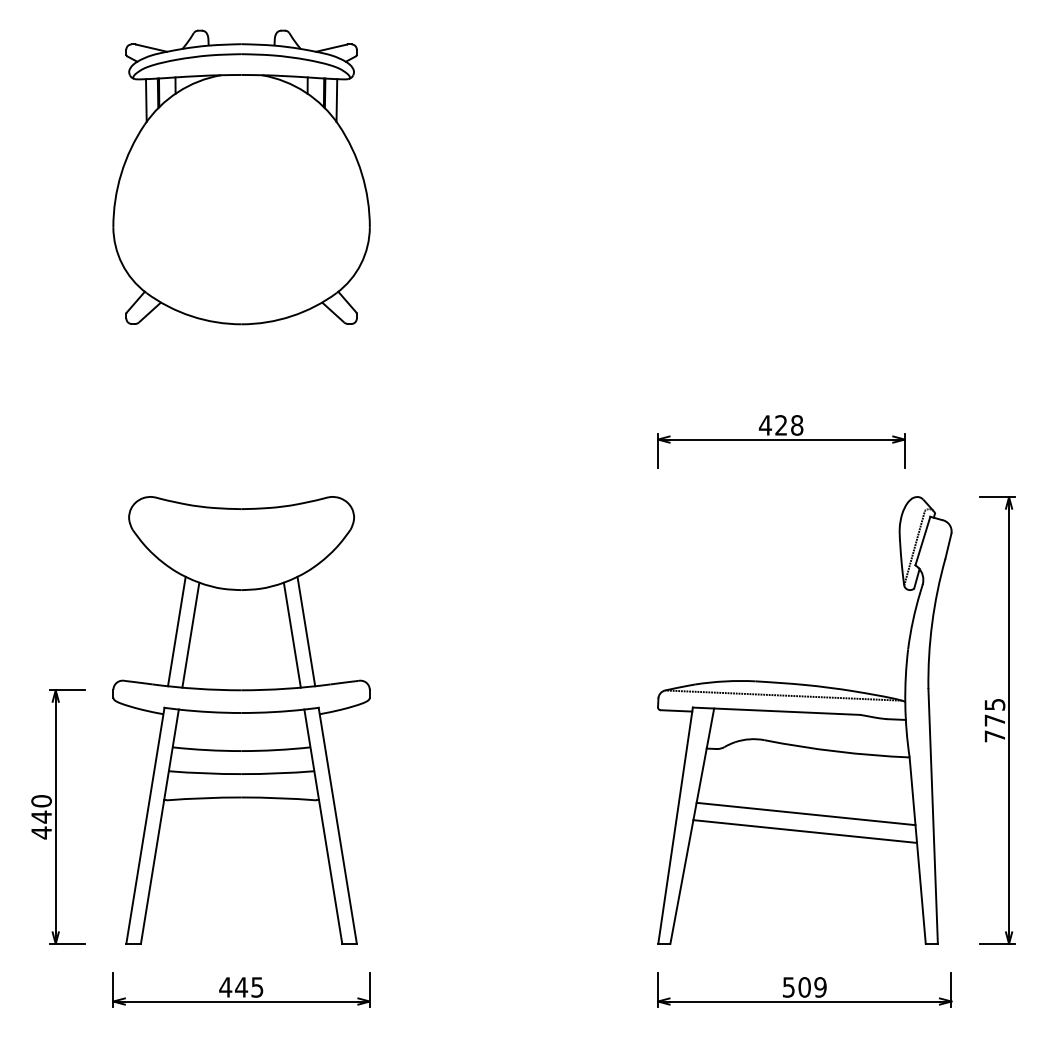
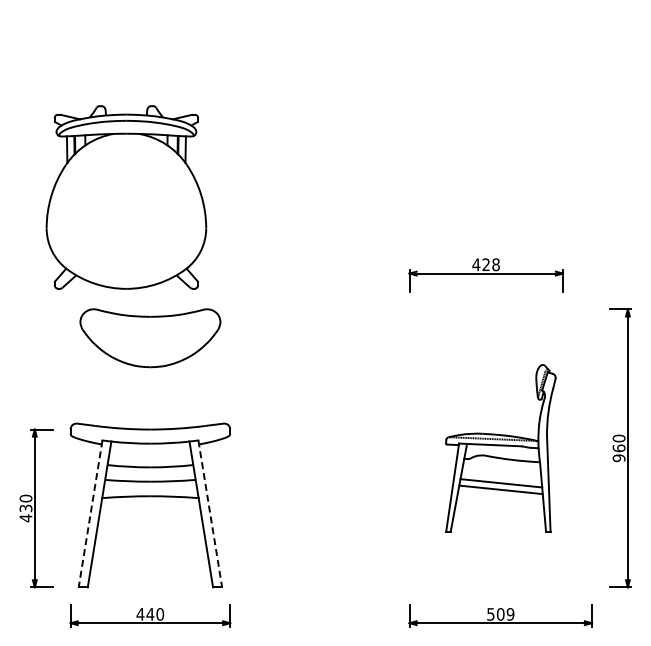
part: (241, 177) -> (126, 197), moved
line: (175, 630) -> (109, 392), removed
line: (306, 630) -> (190, 392), removed
line: (190, 633) -> (118, 394), removed
line: (291, 633) -> (181, 394), removed
part: (804, 720) -> (500, 448), size x0.6
text: (993, 720) -> (618, 448), 775 -> 960
text: (40, 817) -> (25, 508), 440 -> 430
line: (145, 826) -> (90, 514), solid -> dashed
line: (338, 826) -> (210, 514), solid -> dashed
text: (257, 987) -> (160, 614), 445 -> 440

